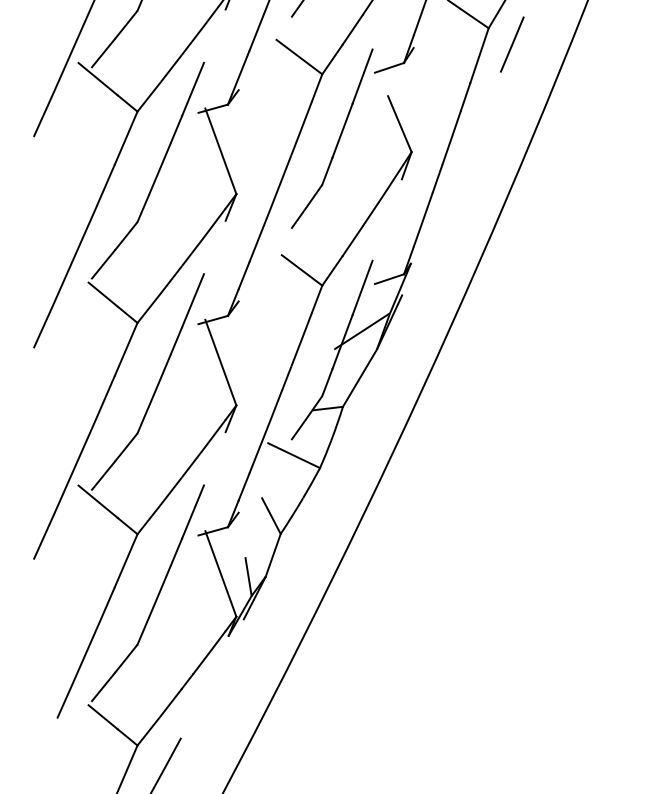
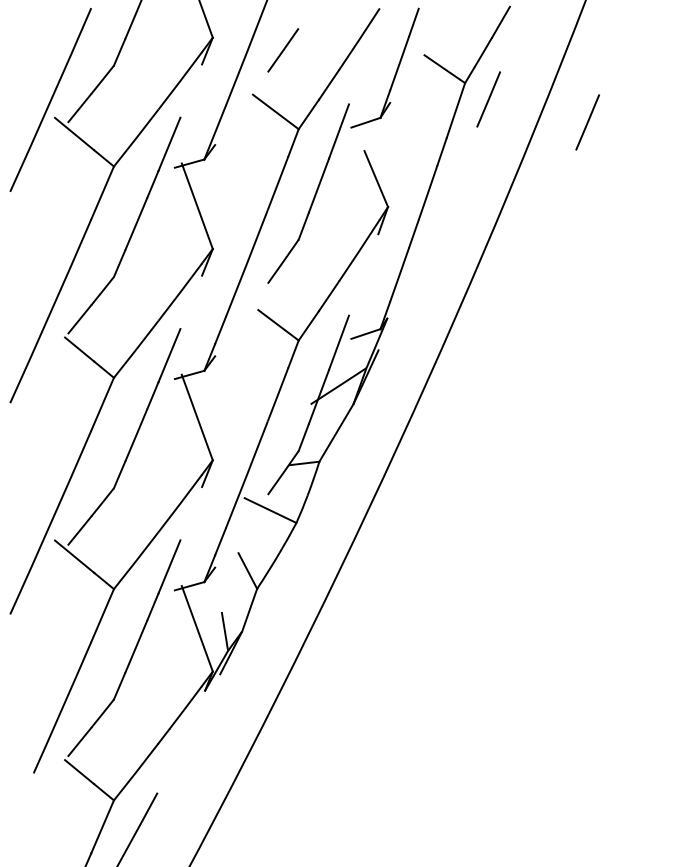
line: (611, 67) -> (587, 122), added

